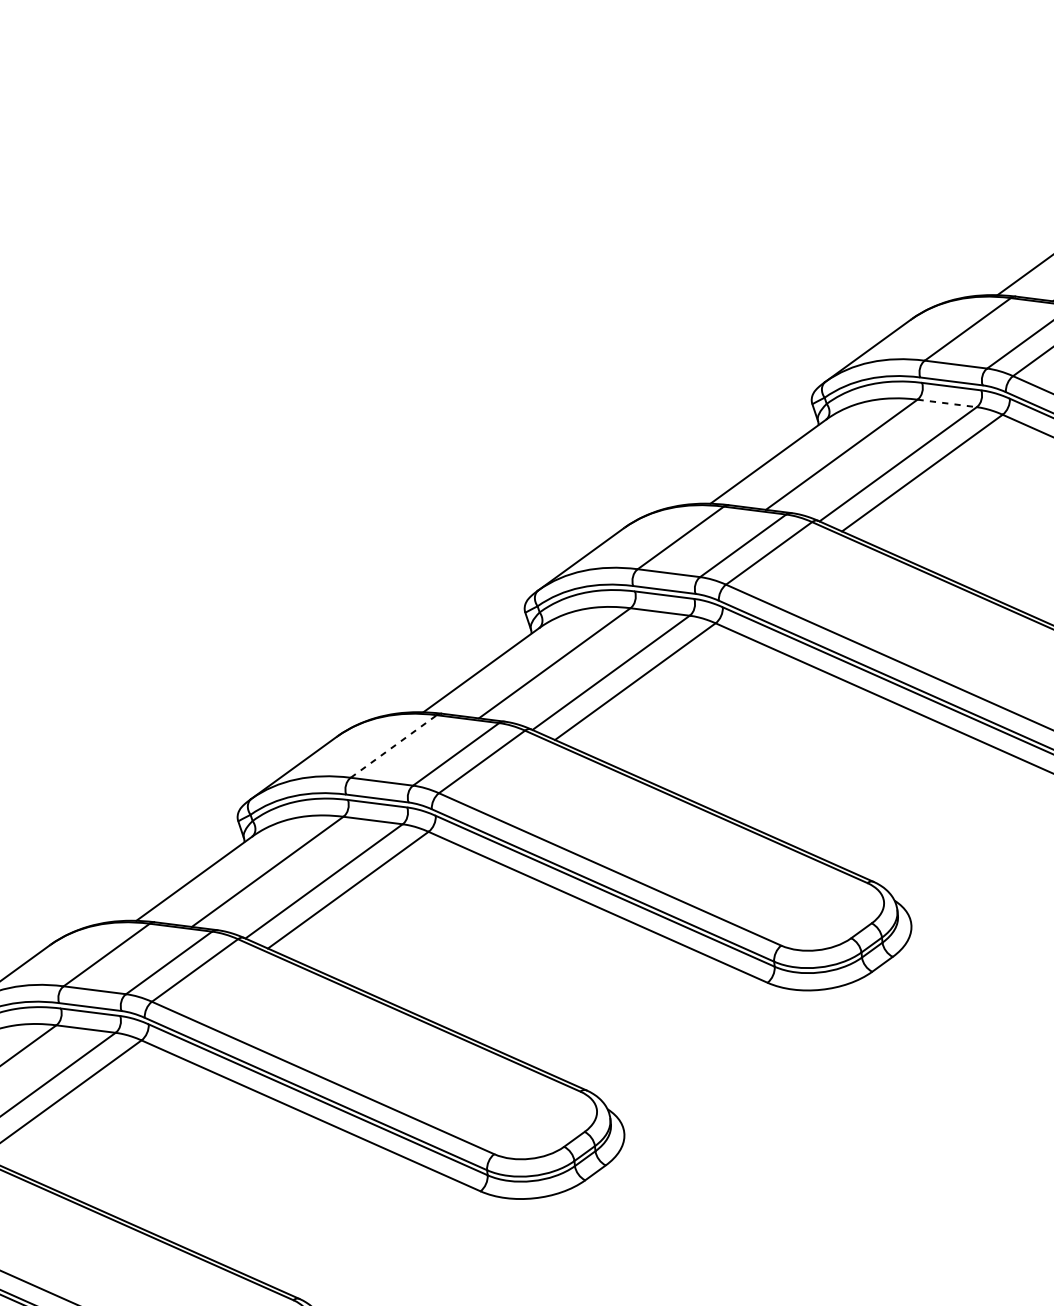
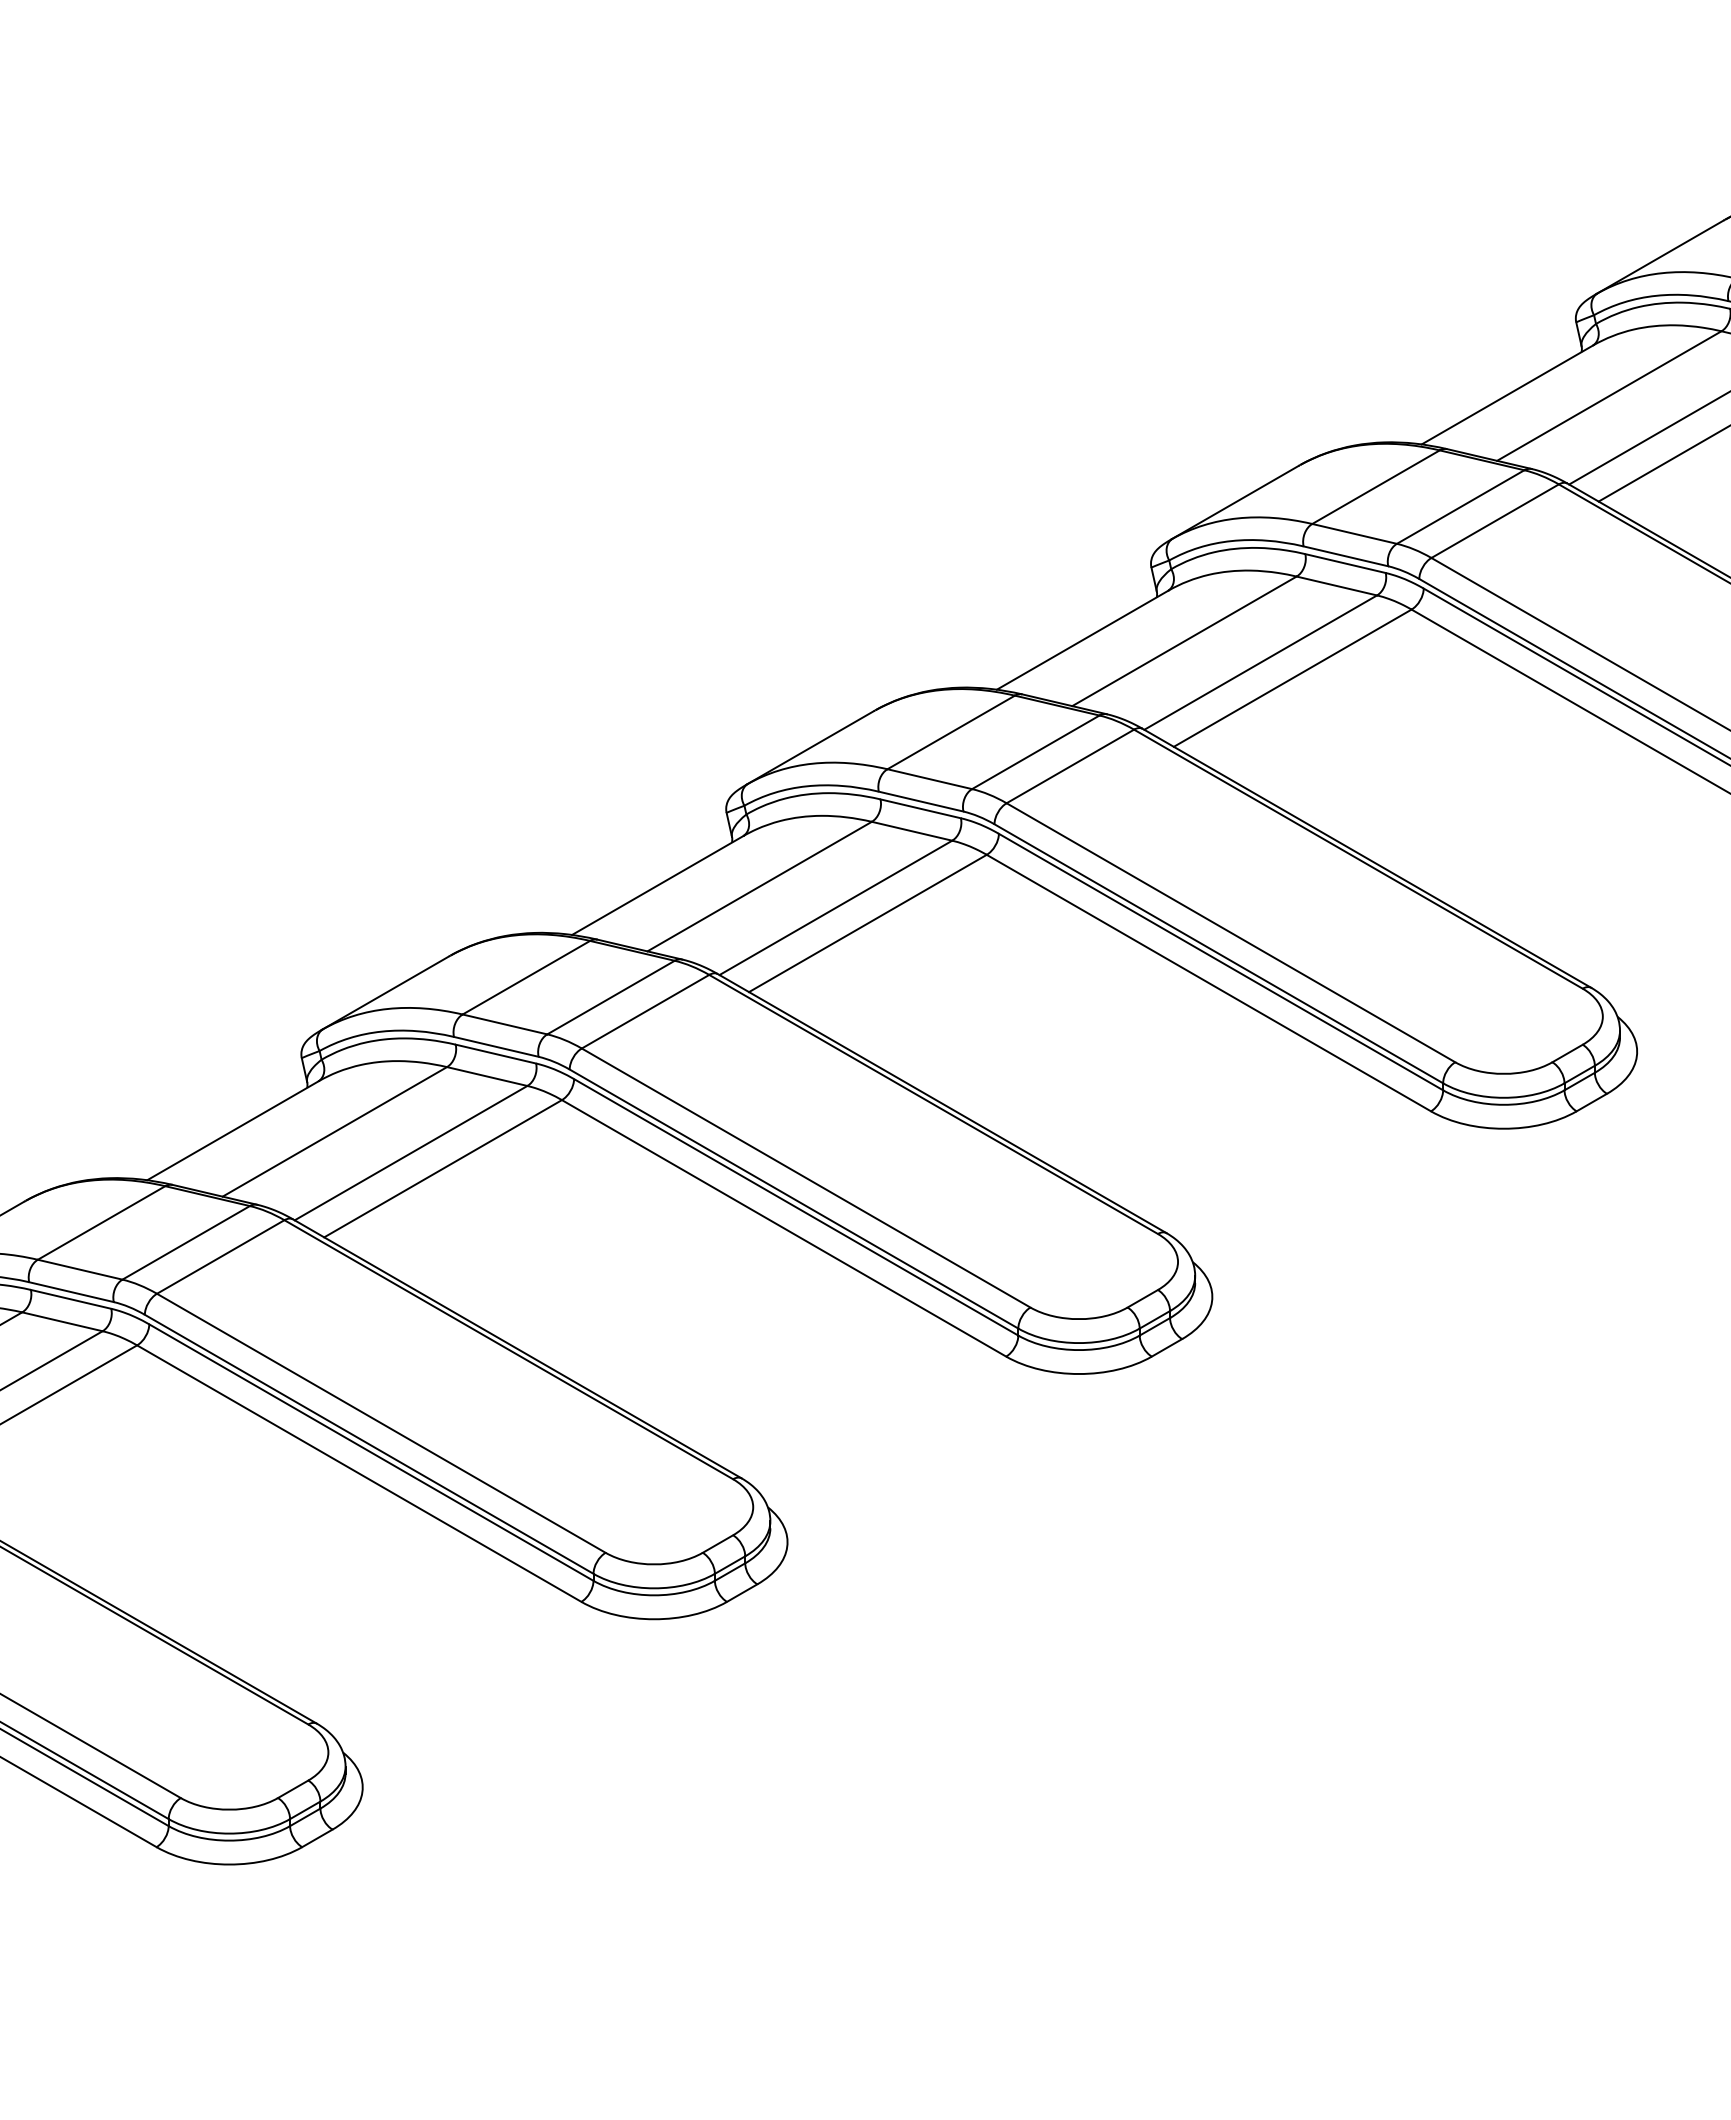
line: (947, 403) -> (1337, 586), dashed -> solid
line: (393, 746) -> (526, 977), dashed -> solid

